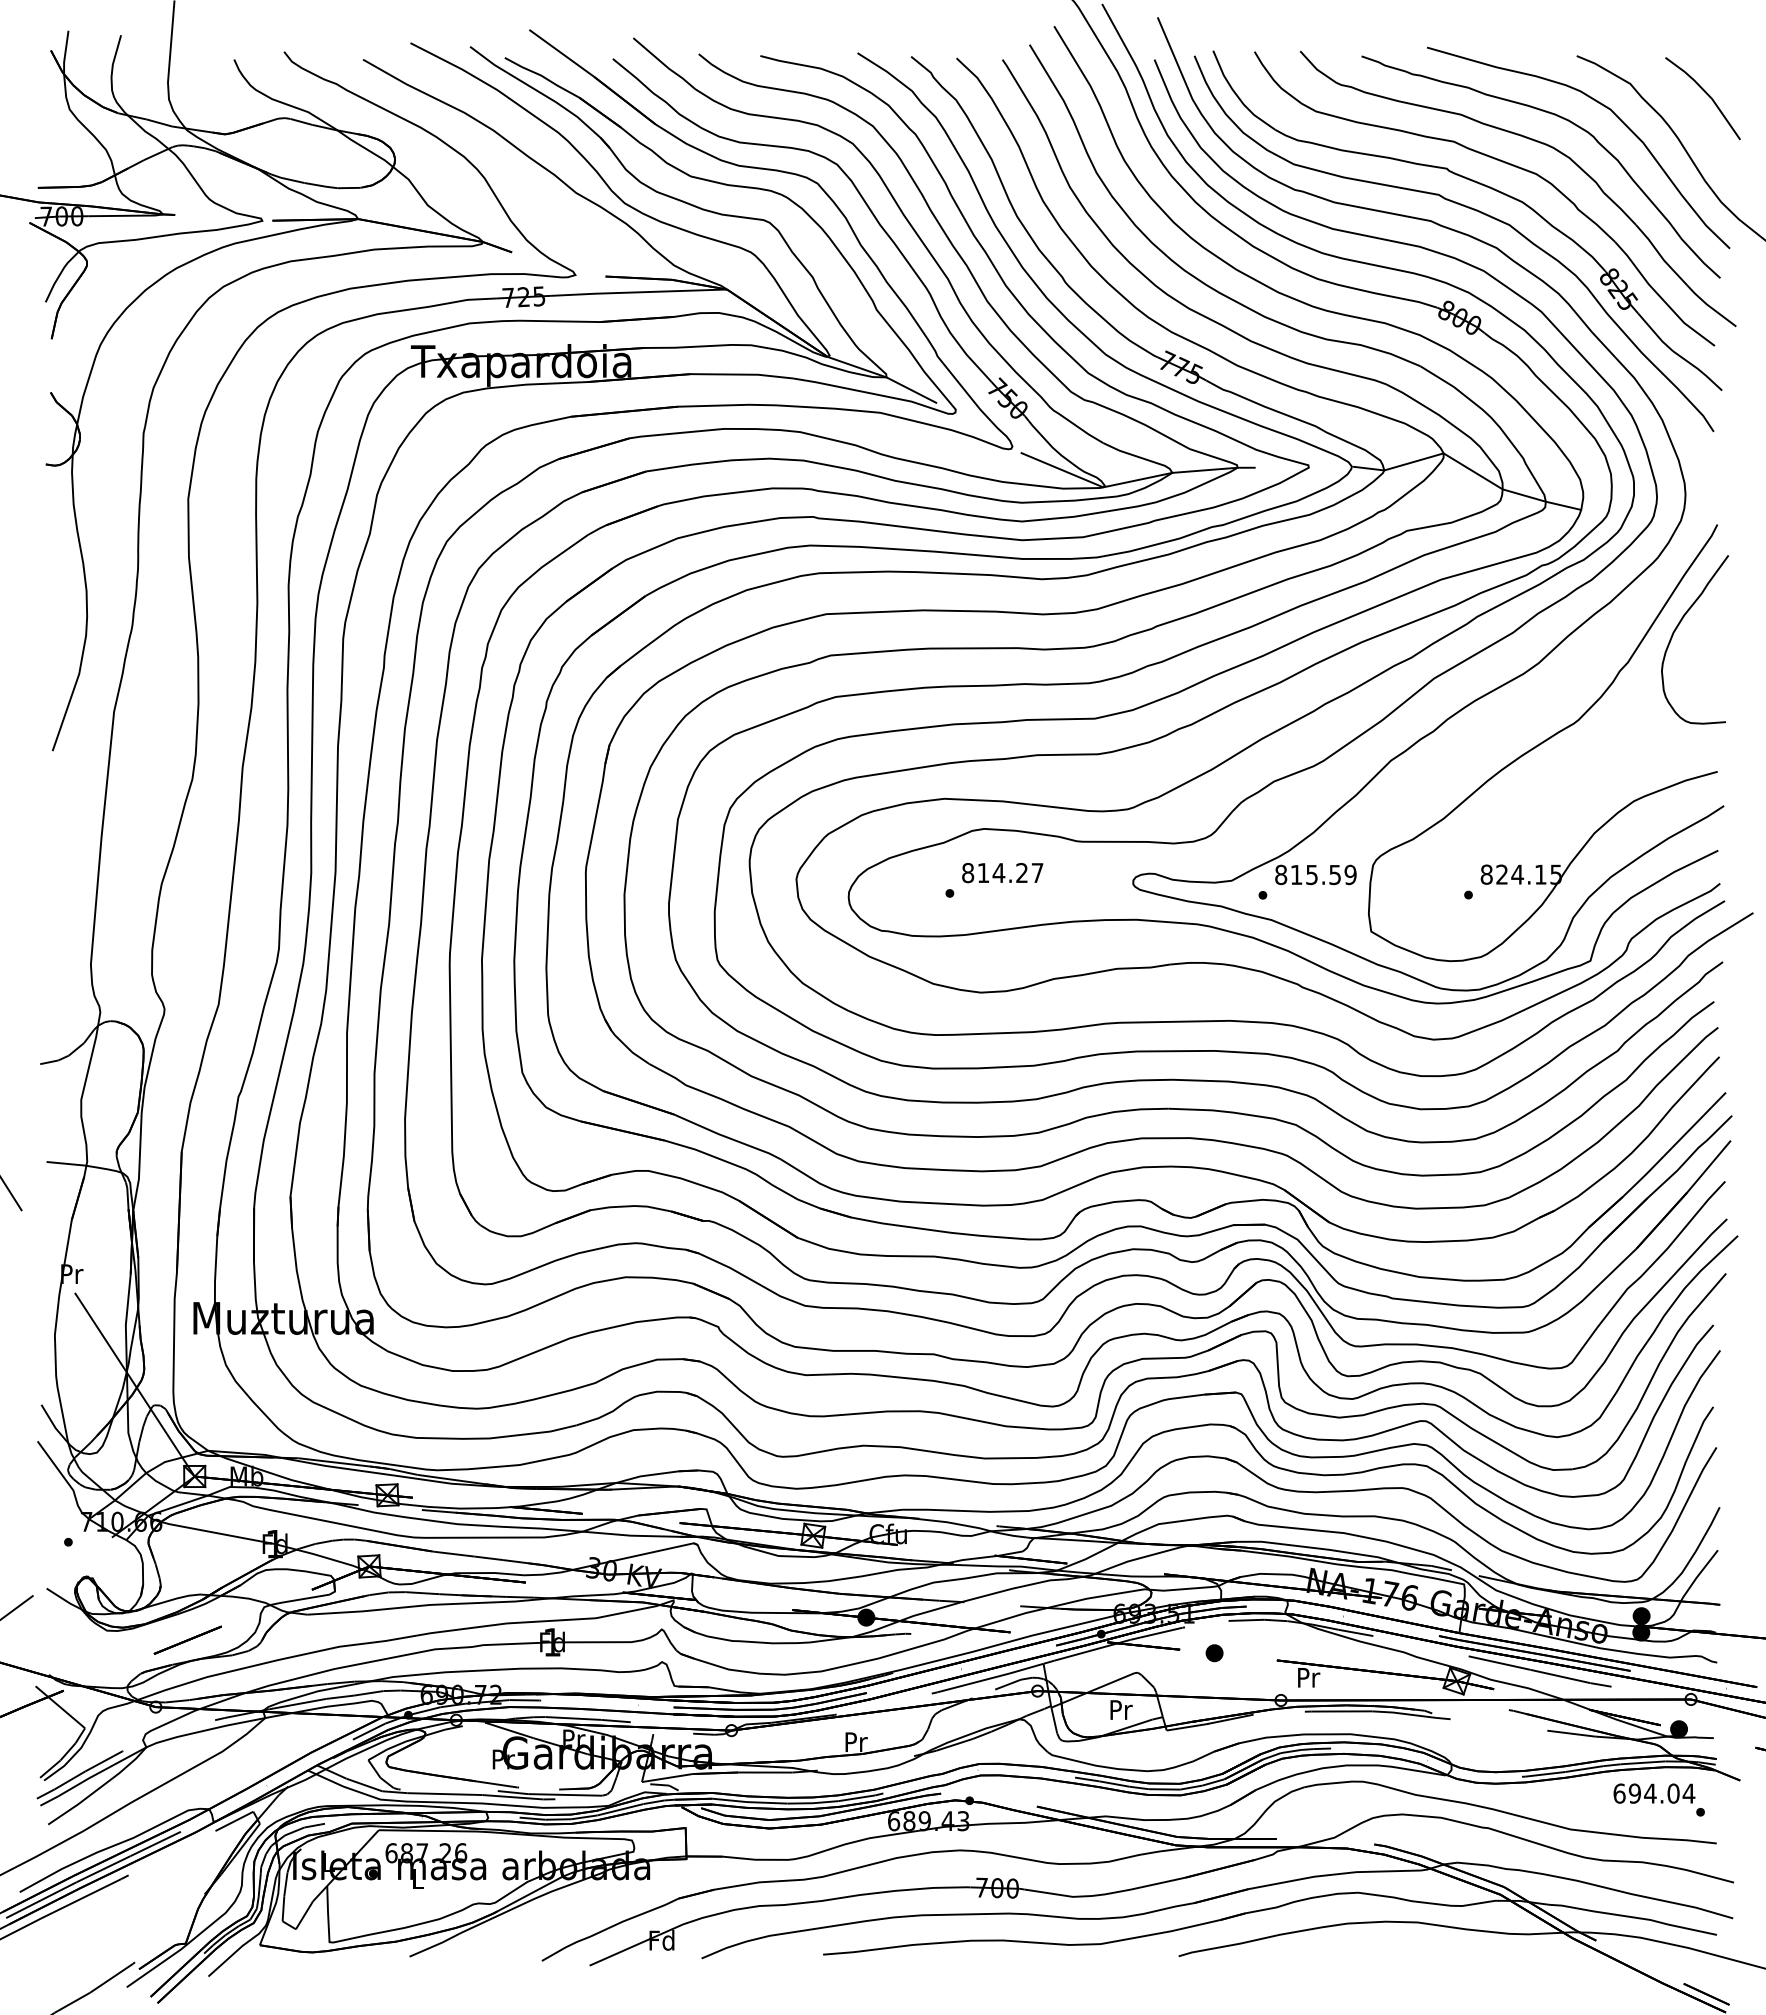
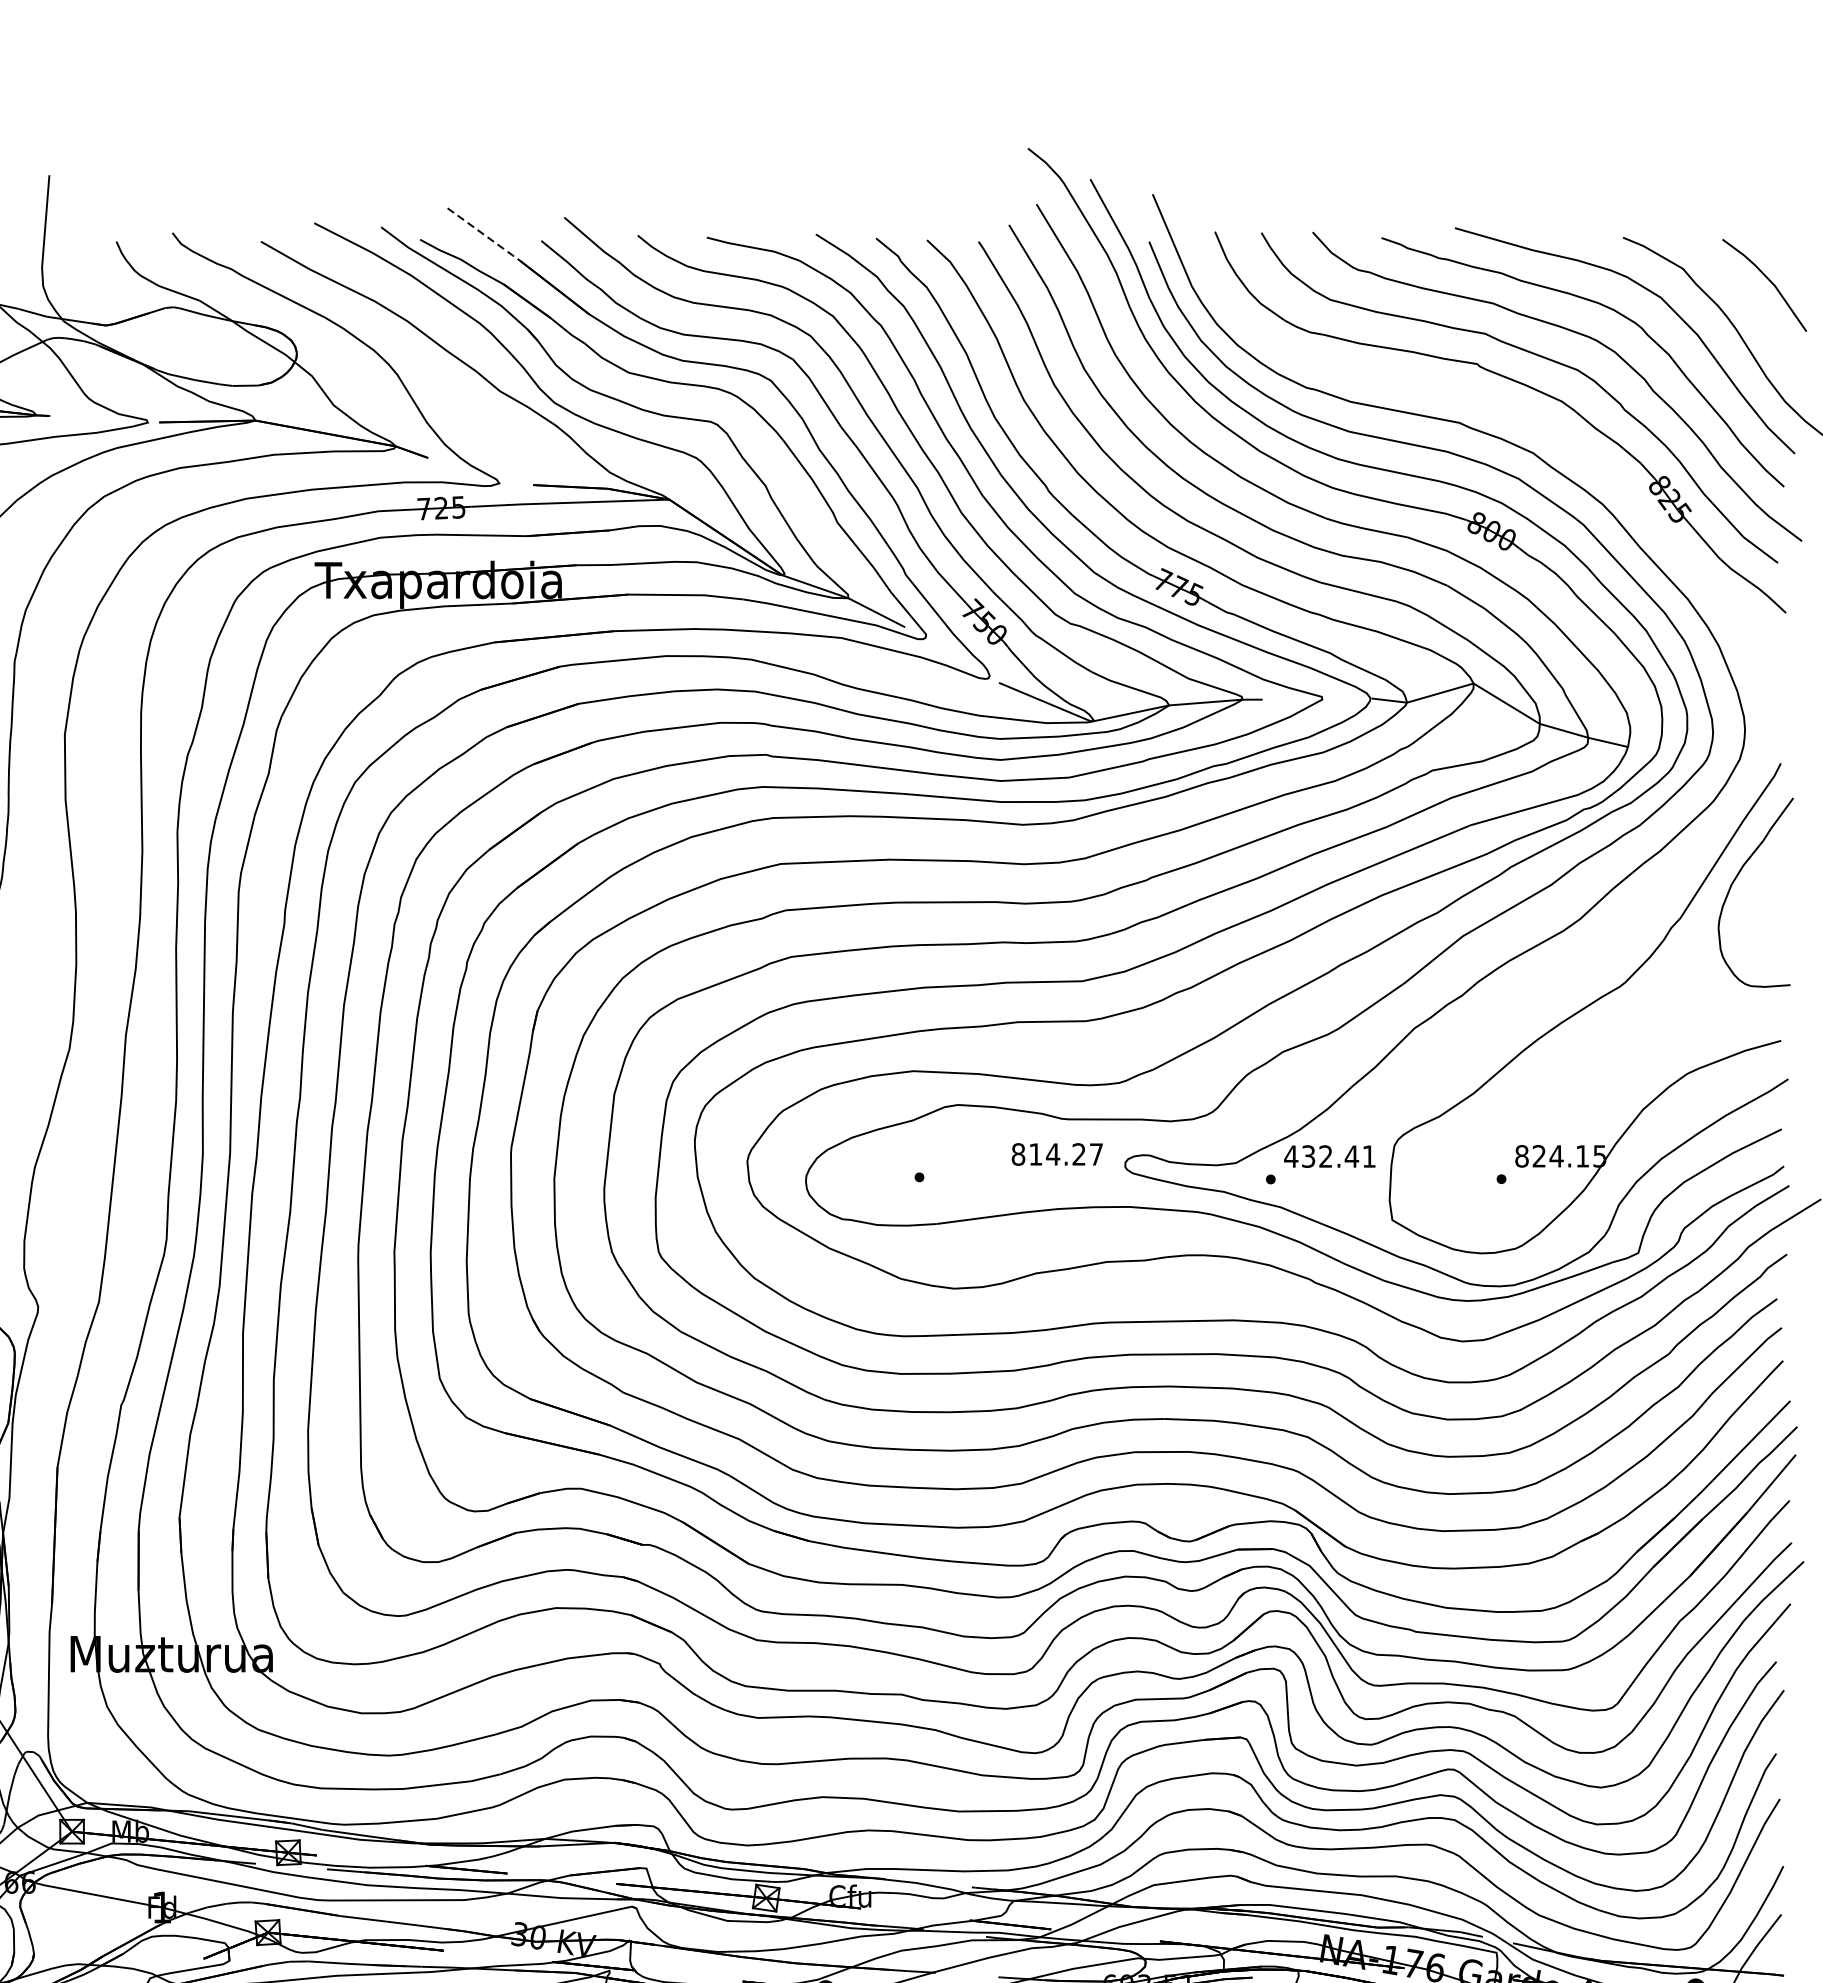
line: (561, 53) -> (483, 234), solid -> dashed
curve: (1465, 207) -> (1498, 407), removed
text: (1002, 873) -> (1057, 1154), moved
text: (1315, 874) -> (1329, 1156), 815.59 -> 432.41

